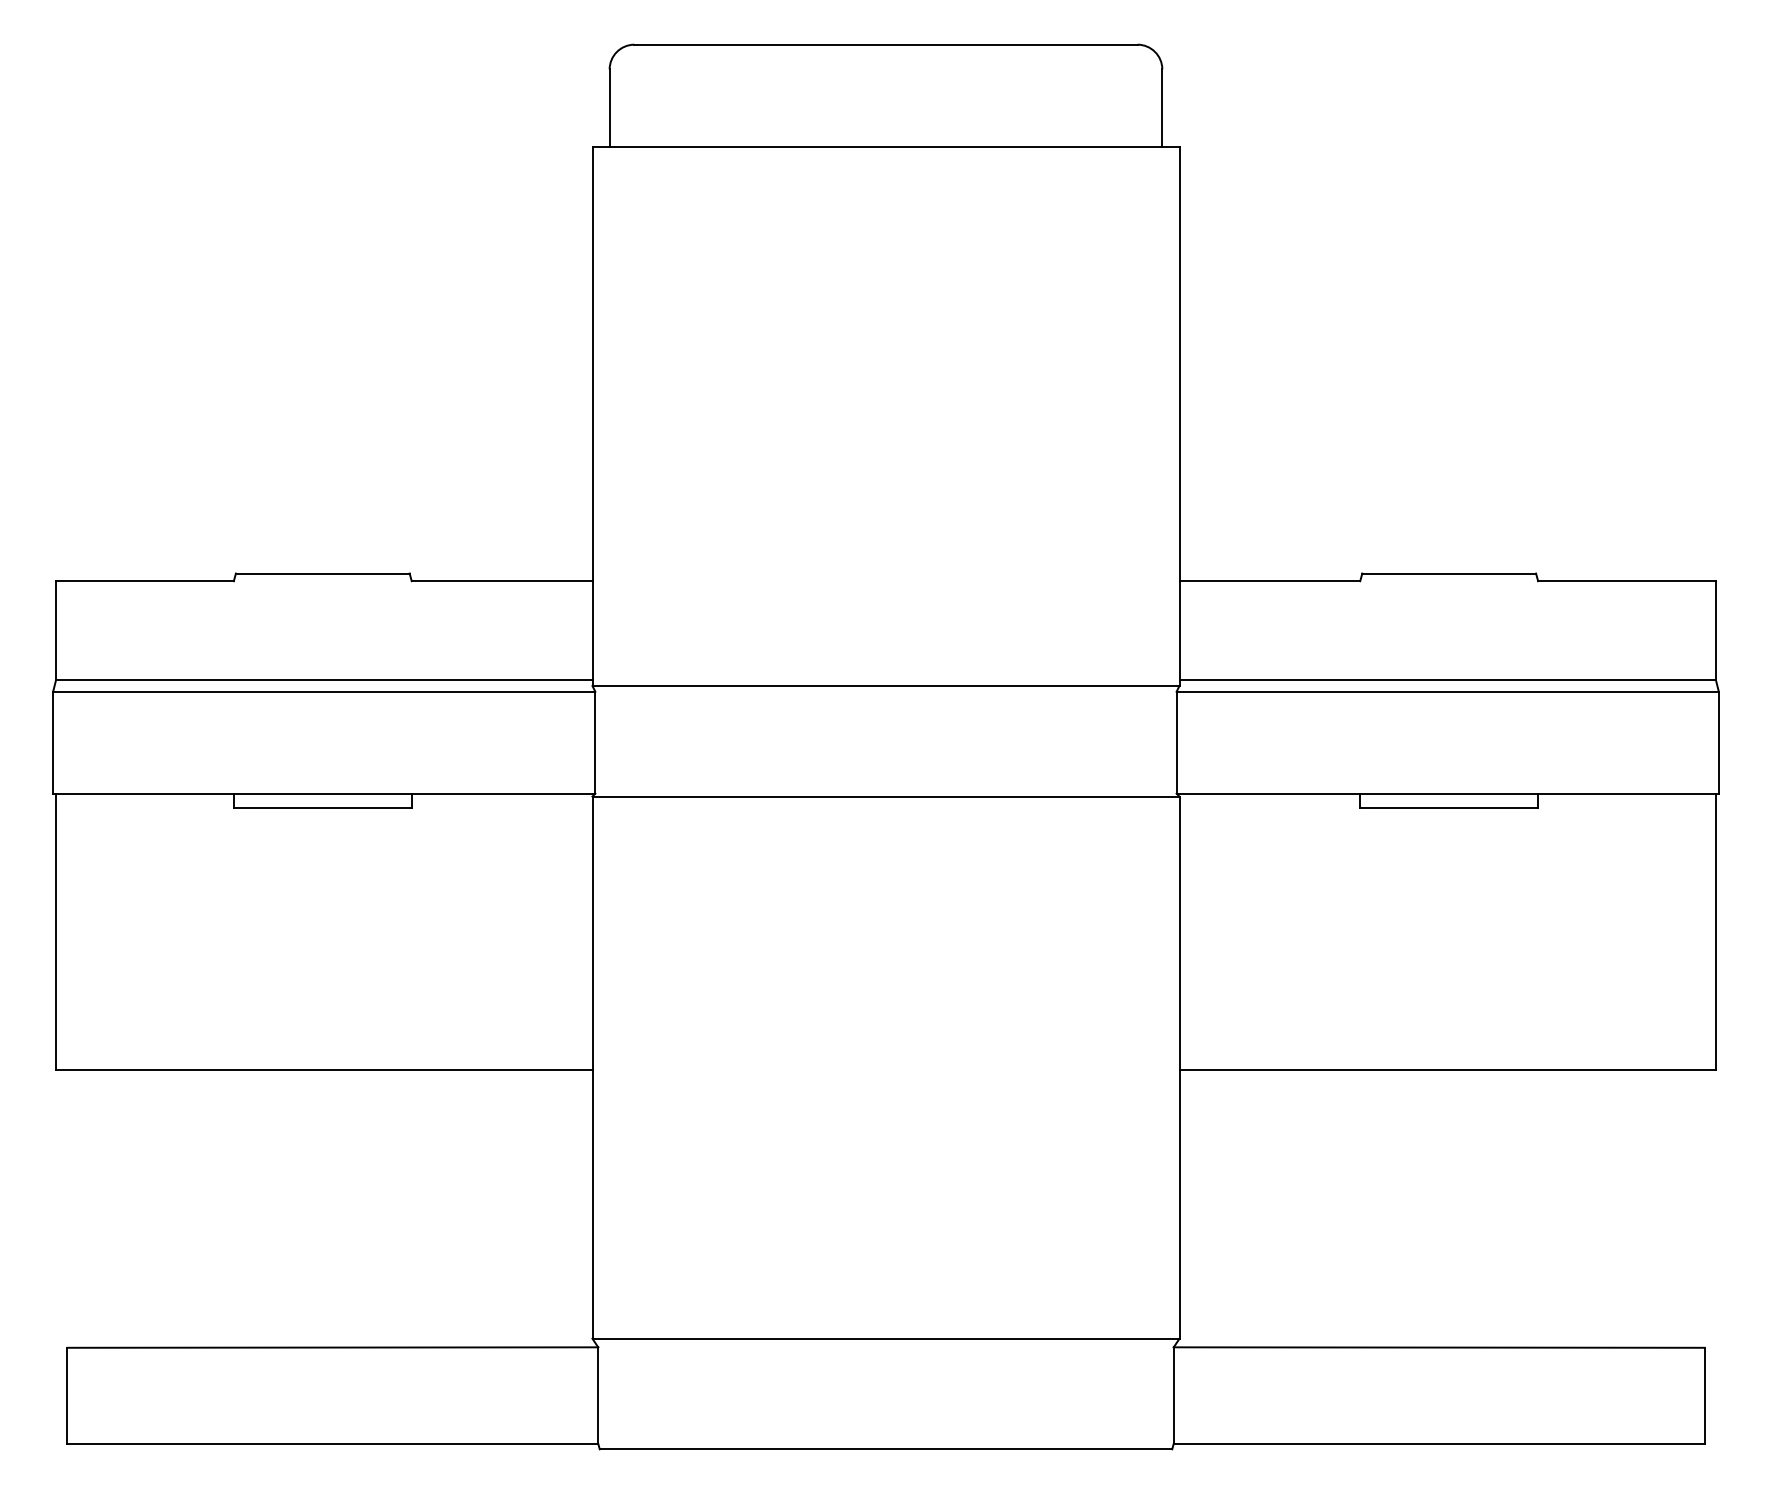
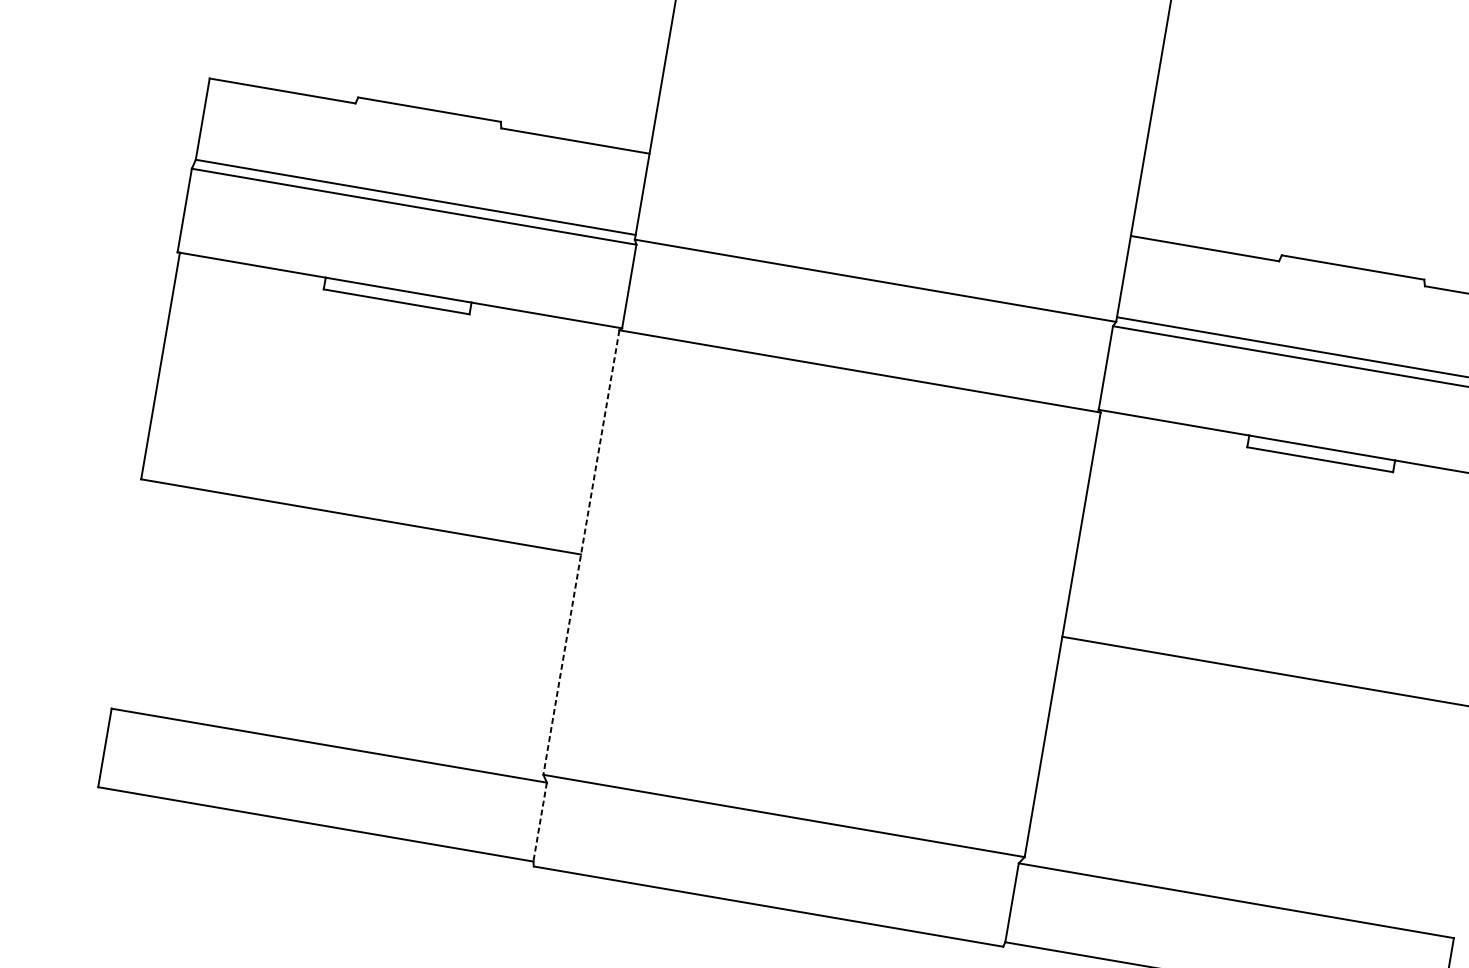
line: (592, 1068) -> (581, 553), solid -> dashed
line: (598, 1395) -> (540, 822), solid -> dashed

